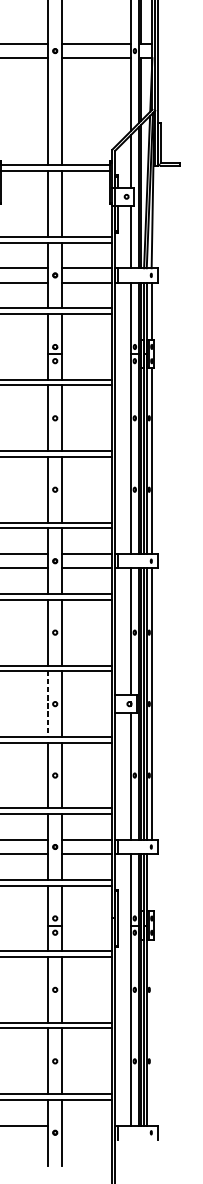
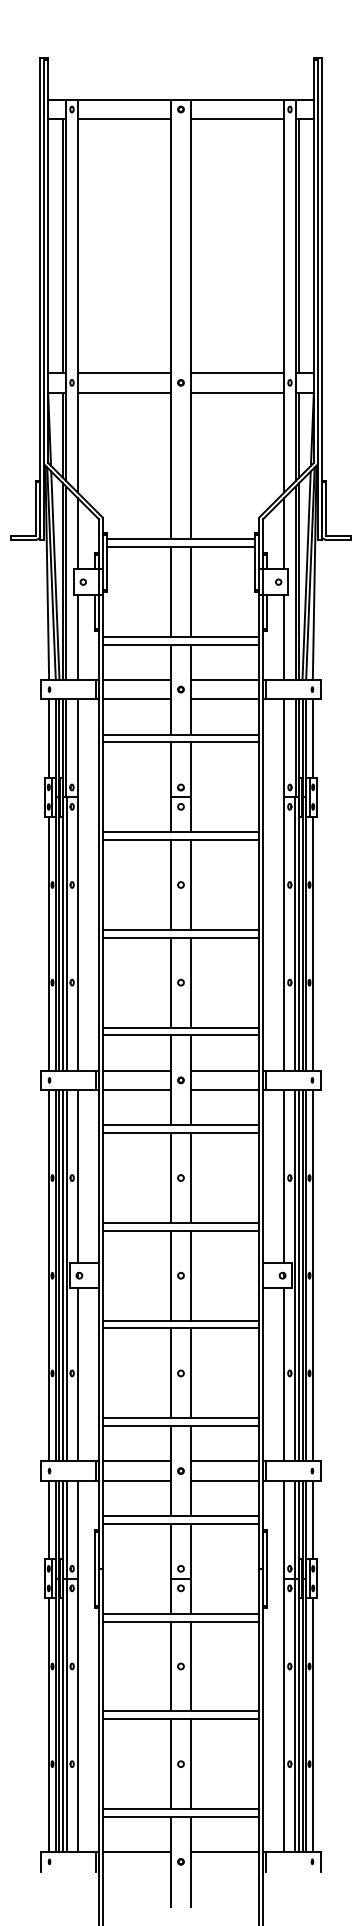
line: (48, 703) -> (171, 1275), dashed -> solid
line: (151, 882) -> (312, 1519), added
line: (151, 1033) -> (312, 1725), added
line: (87, 1125) -> (224, 1852), added

